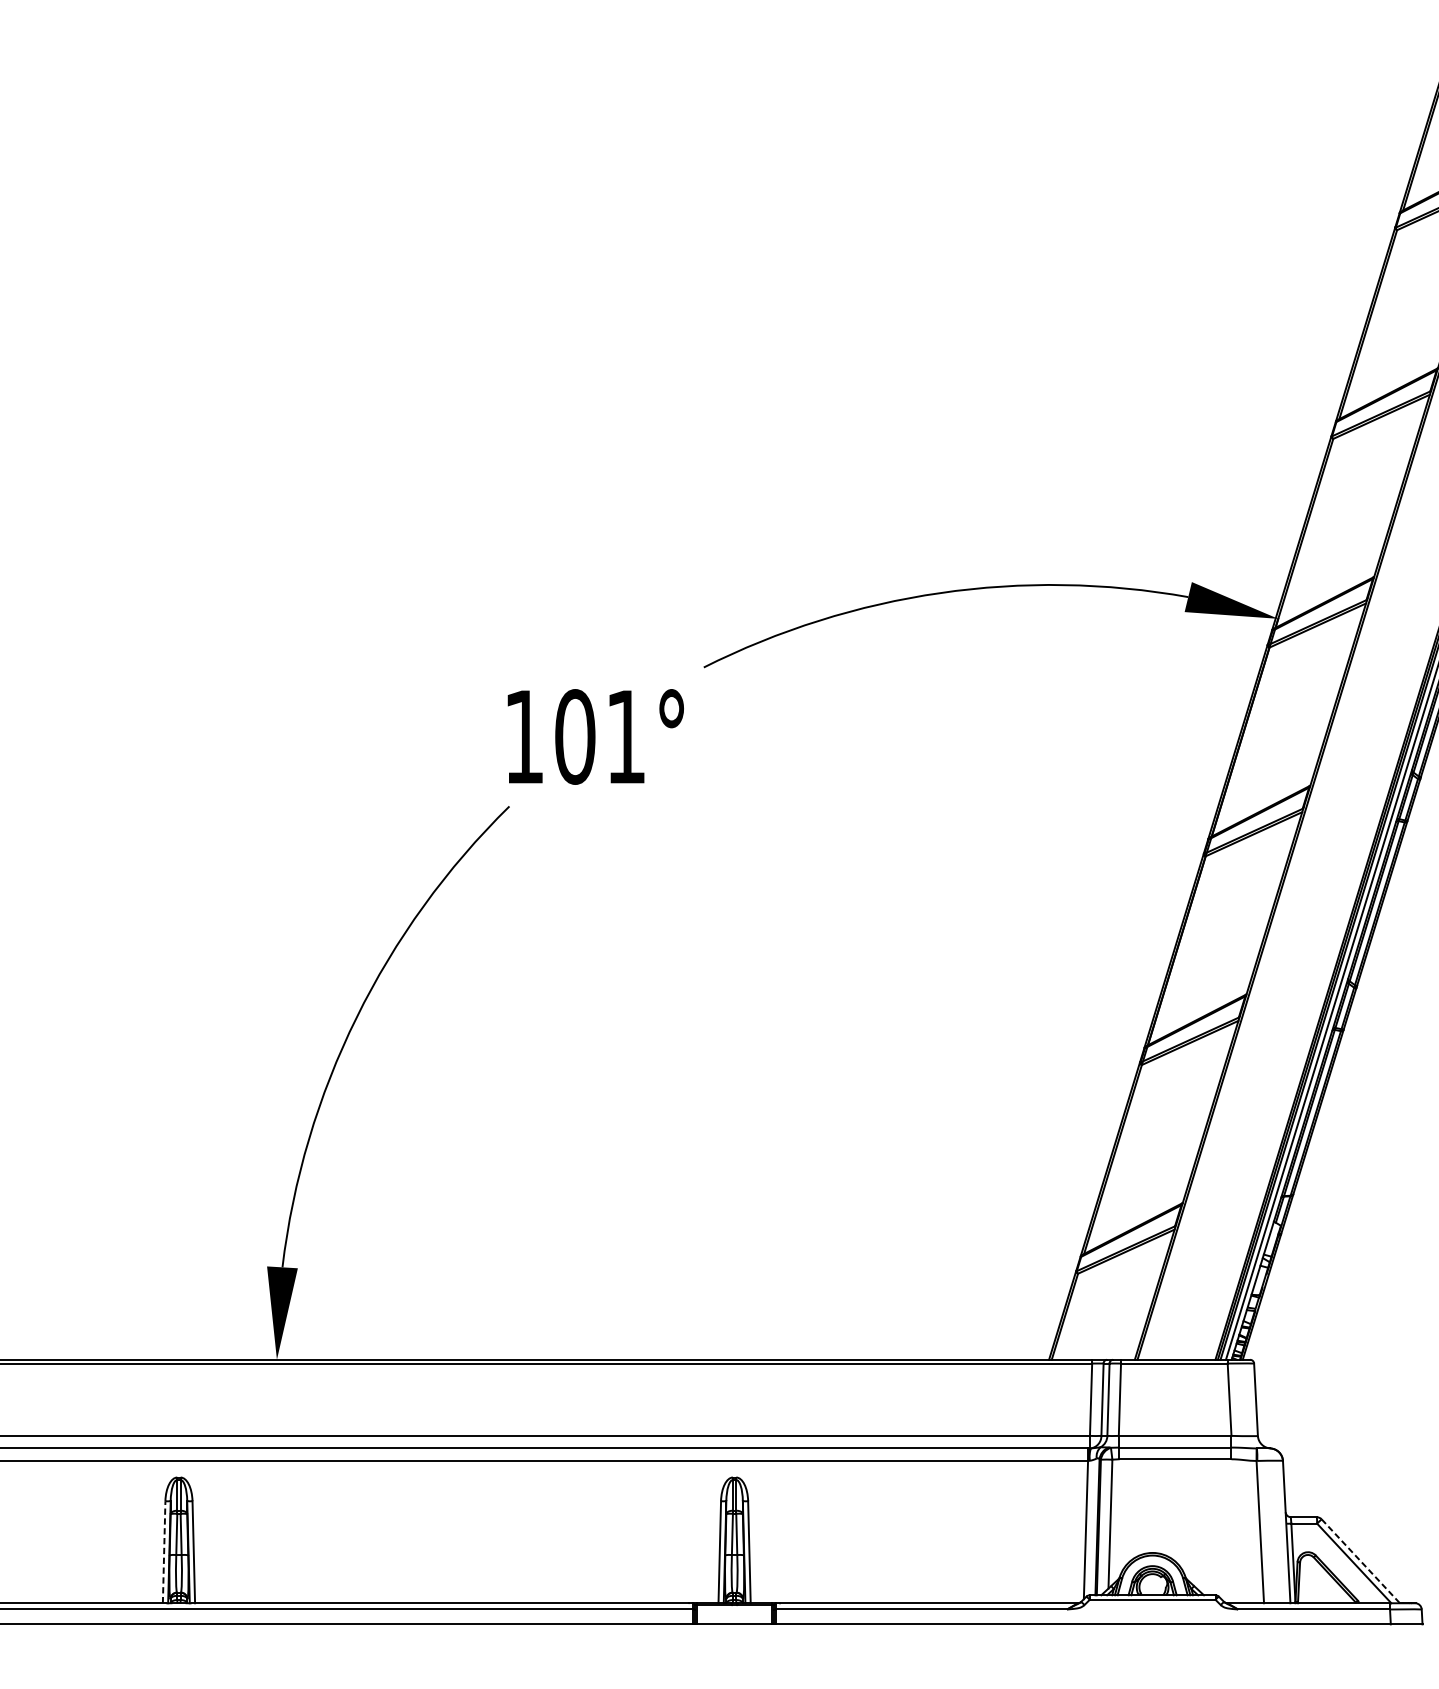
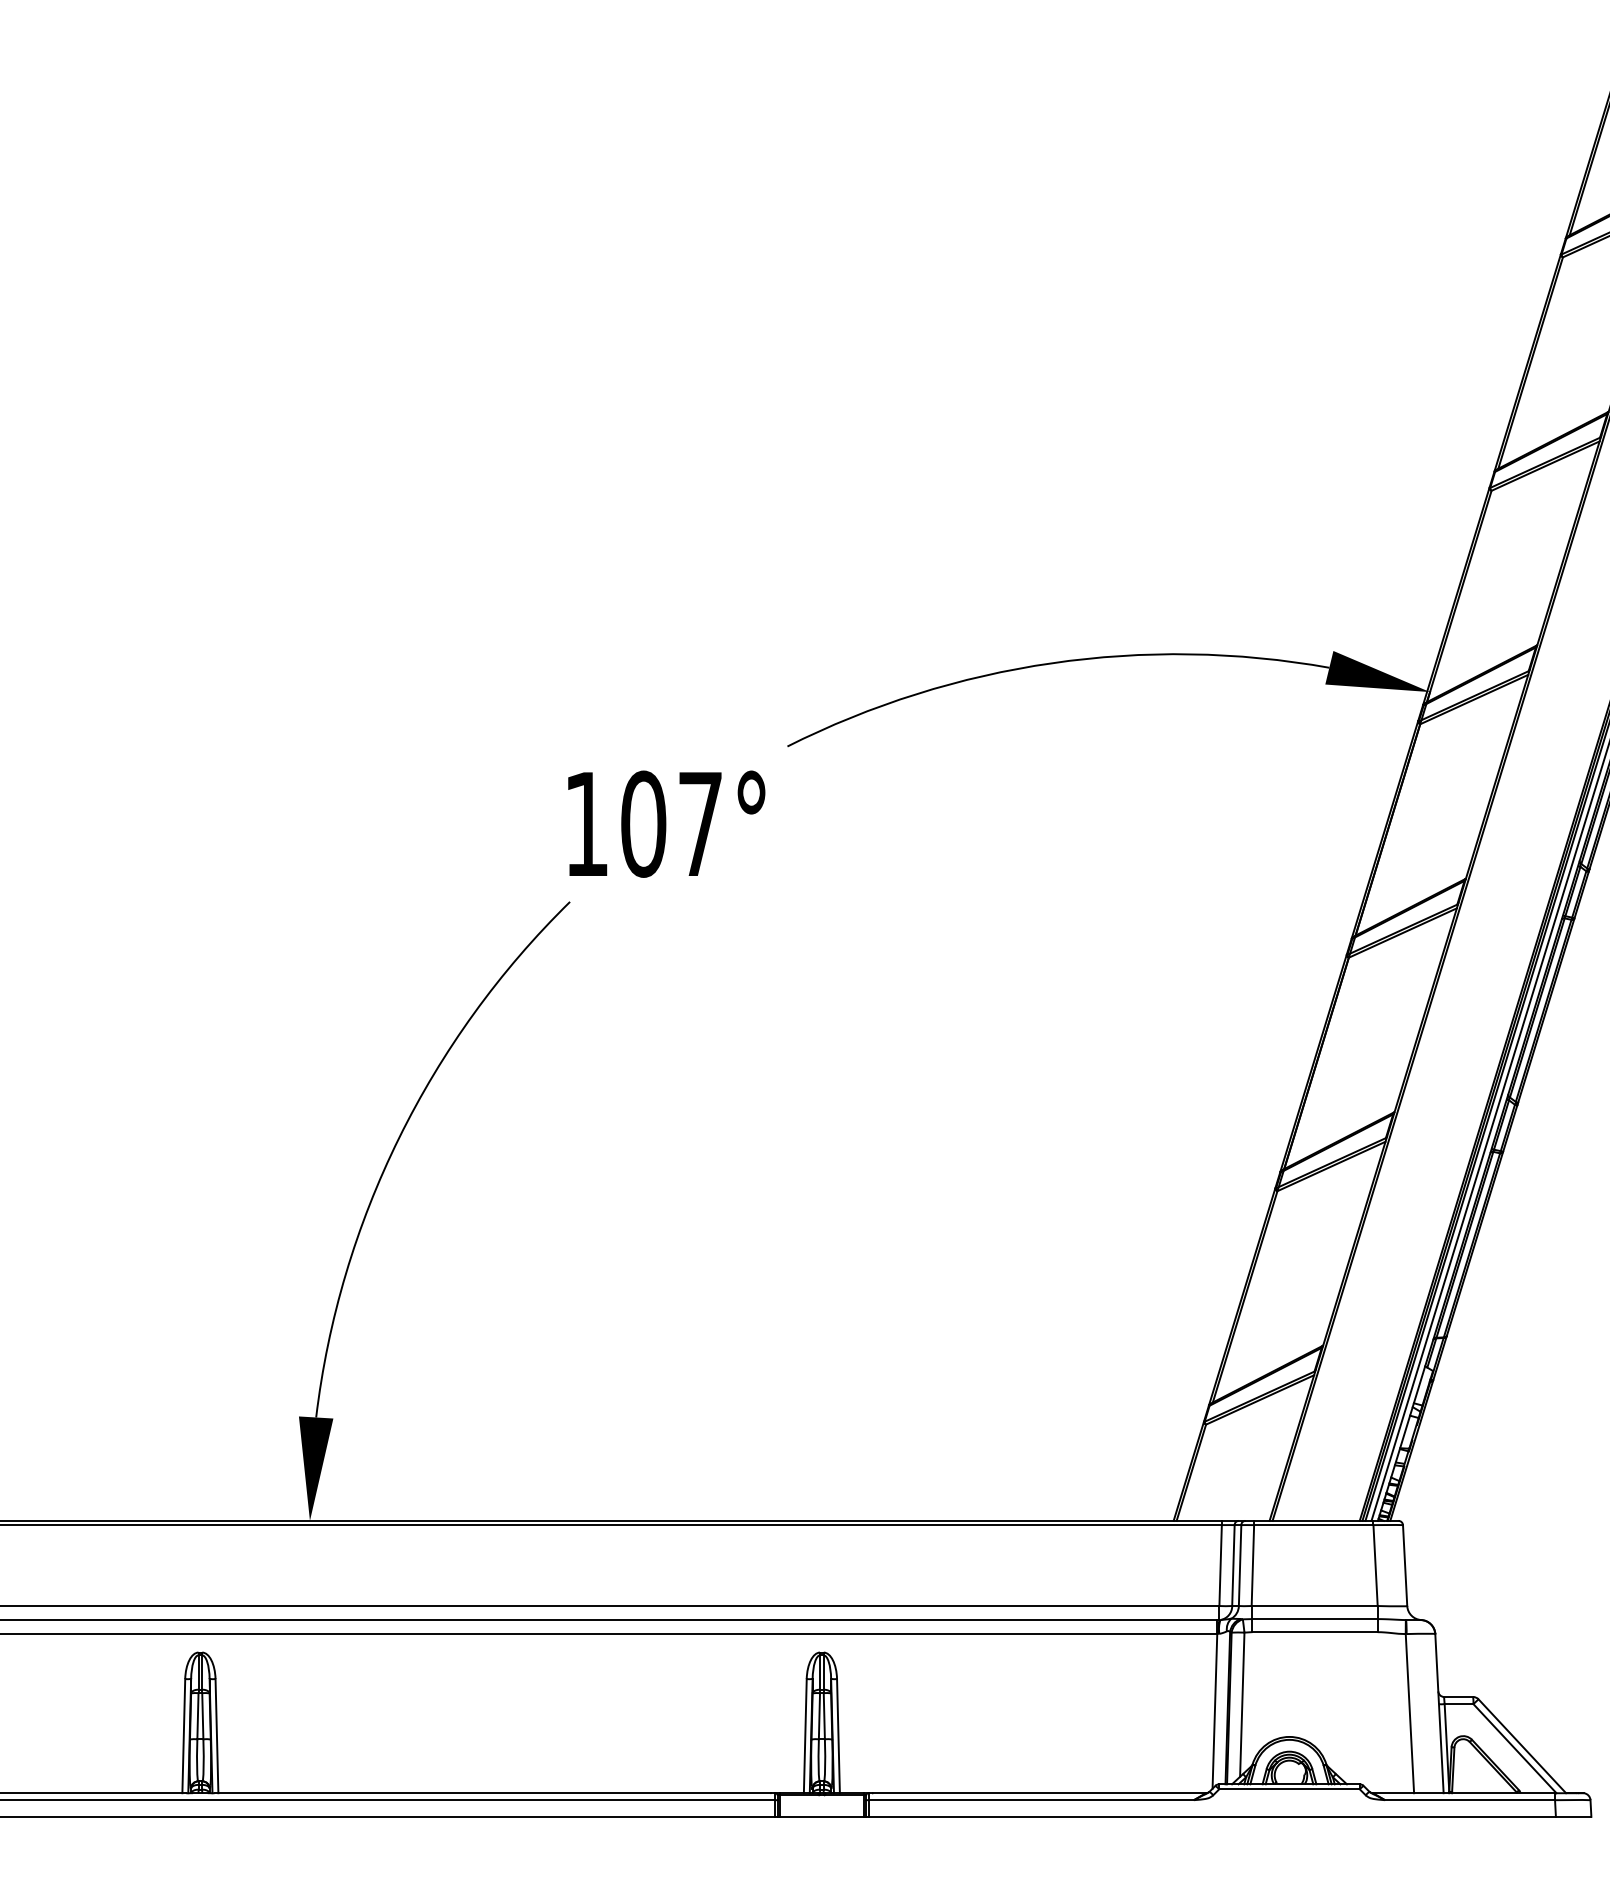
text: (626, 736) -> (700, 823), 101° -> 107°
line: (163, 1551) -> (183, 1735), dashed -> solid
line: (1360, 1561) -> (1522, 1746), dashed -> solid

